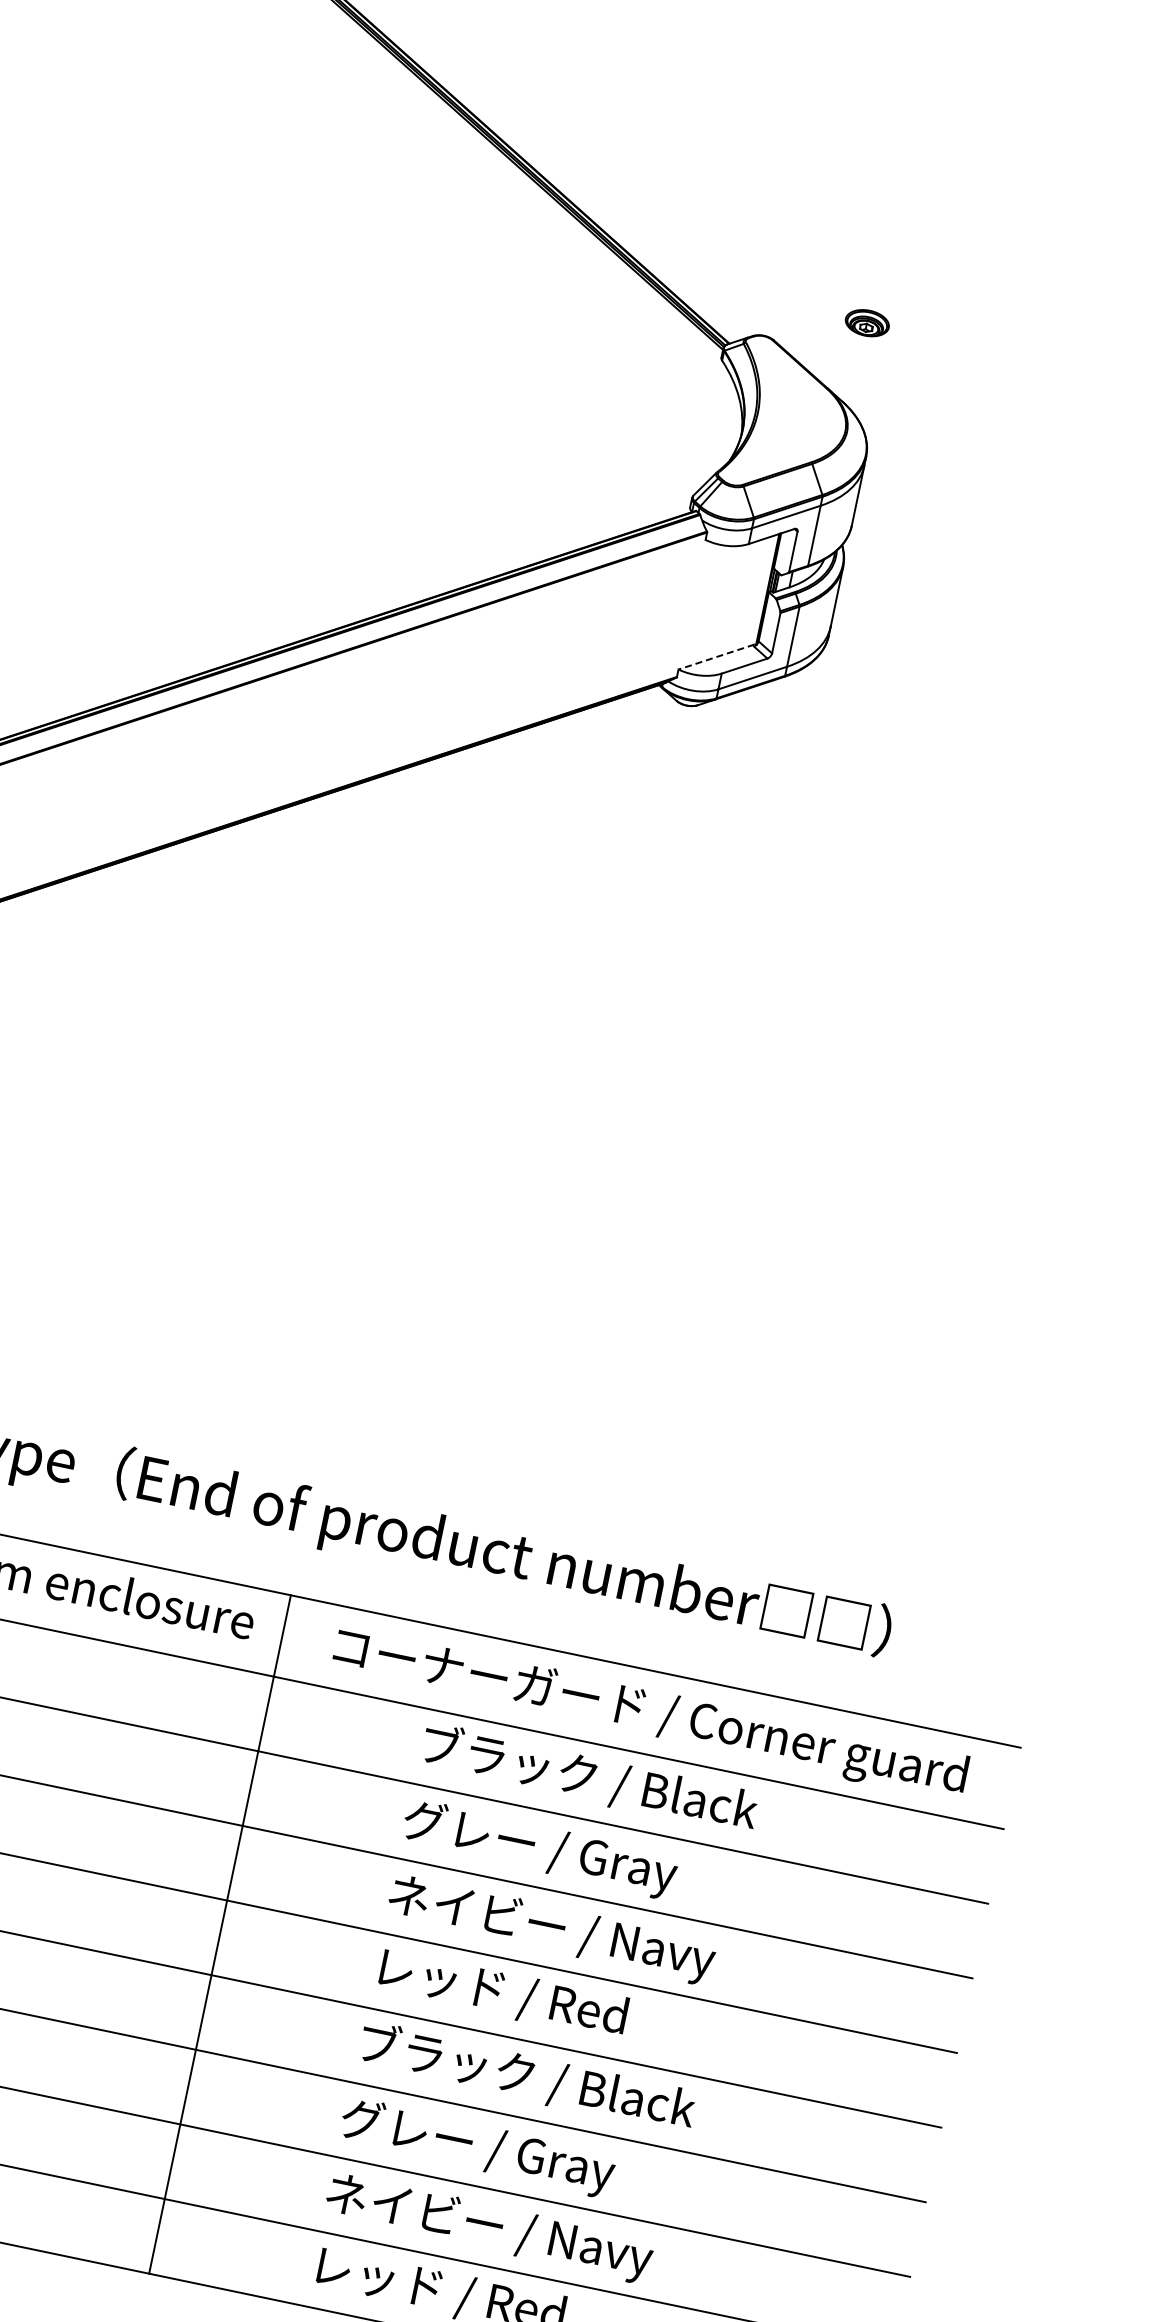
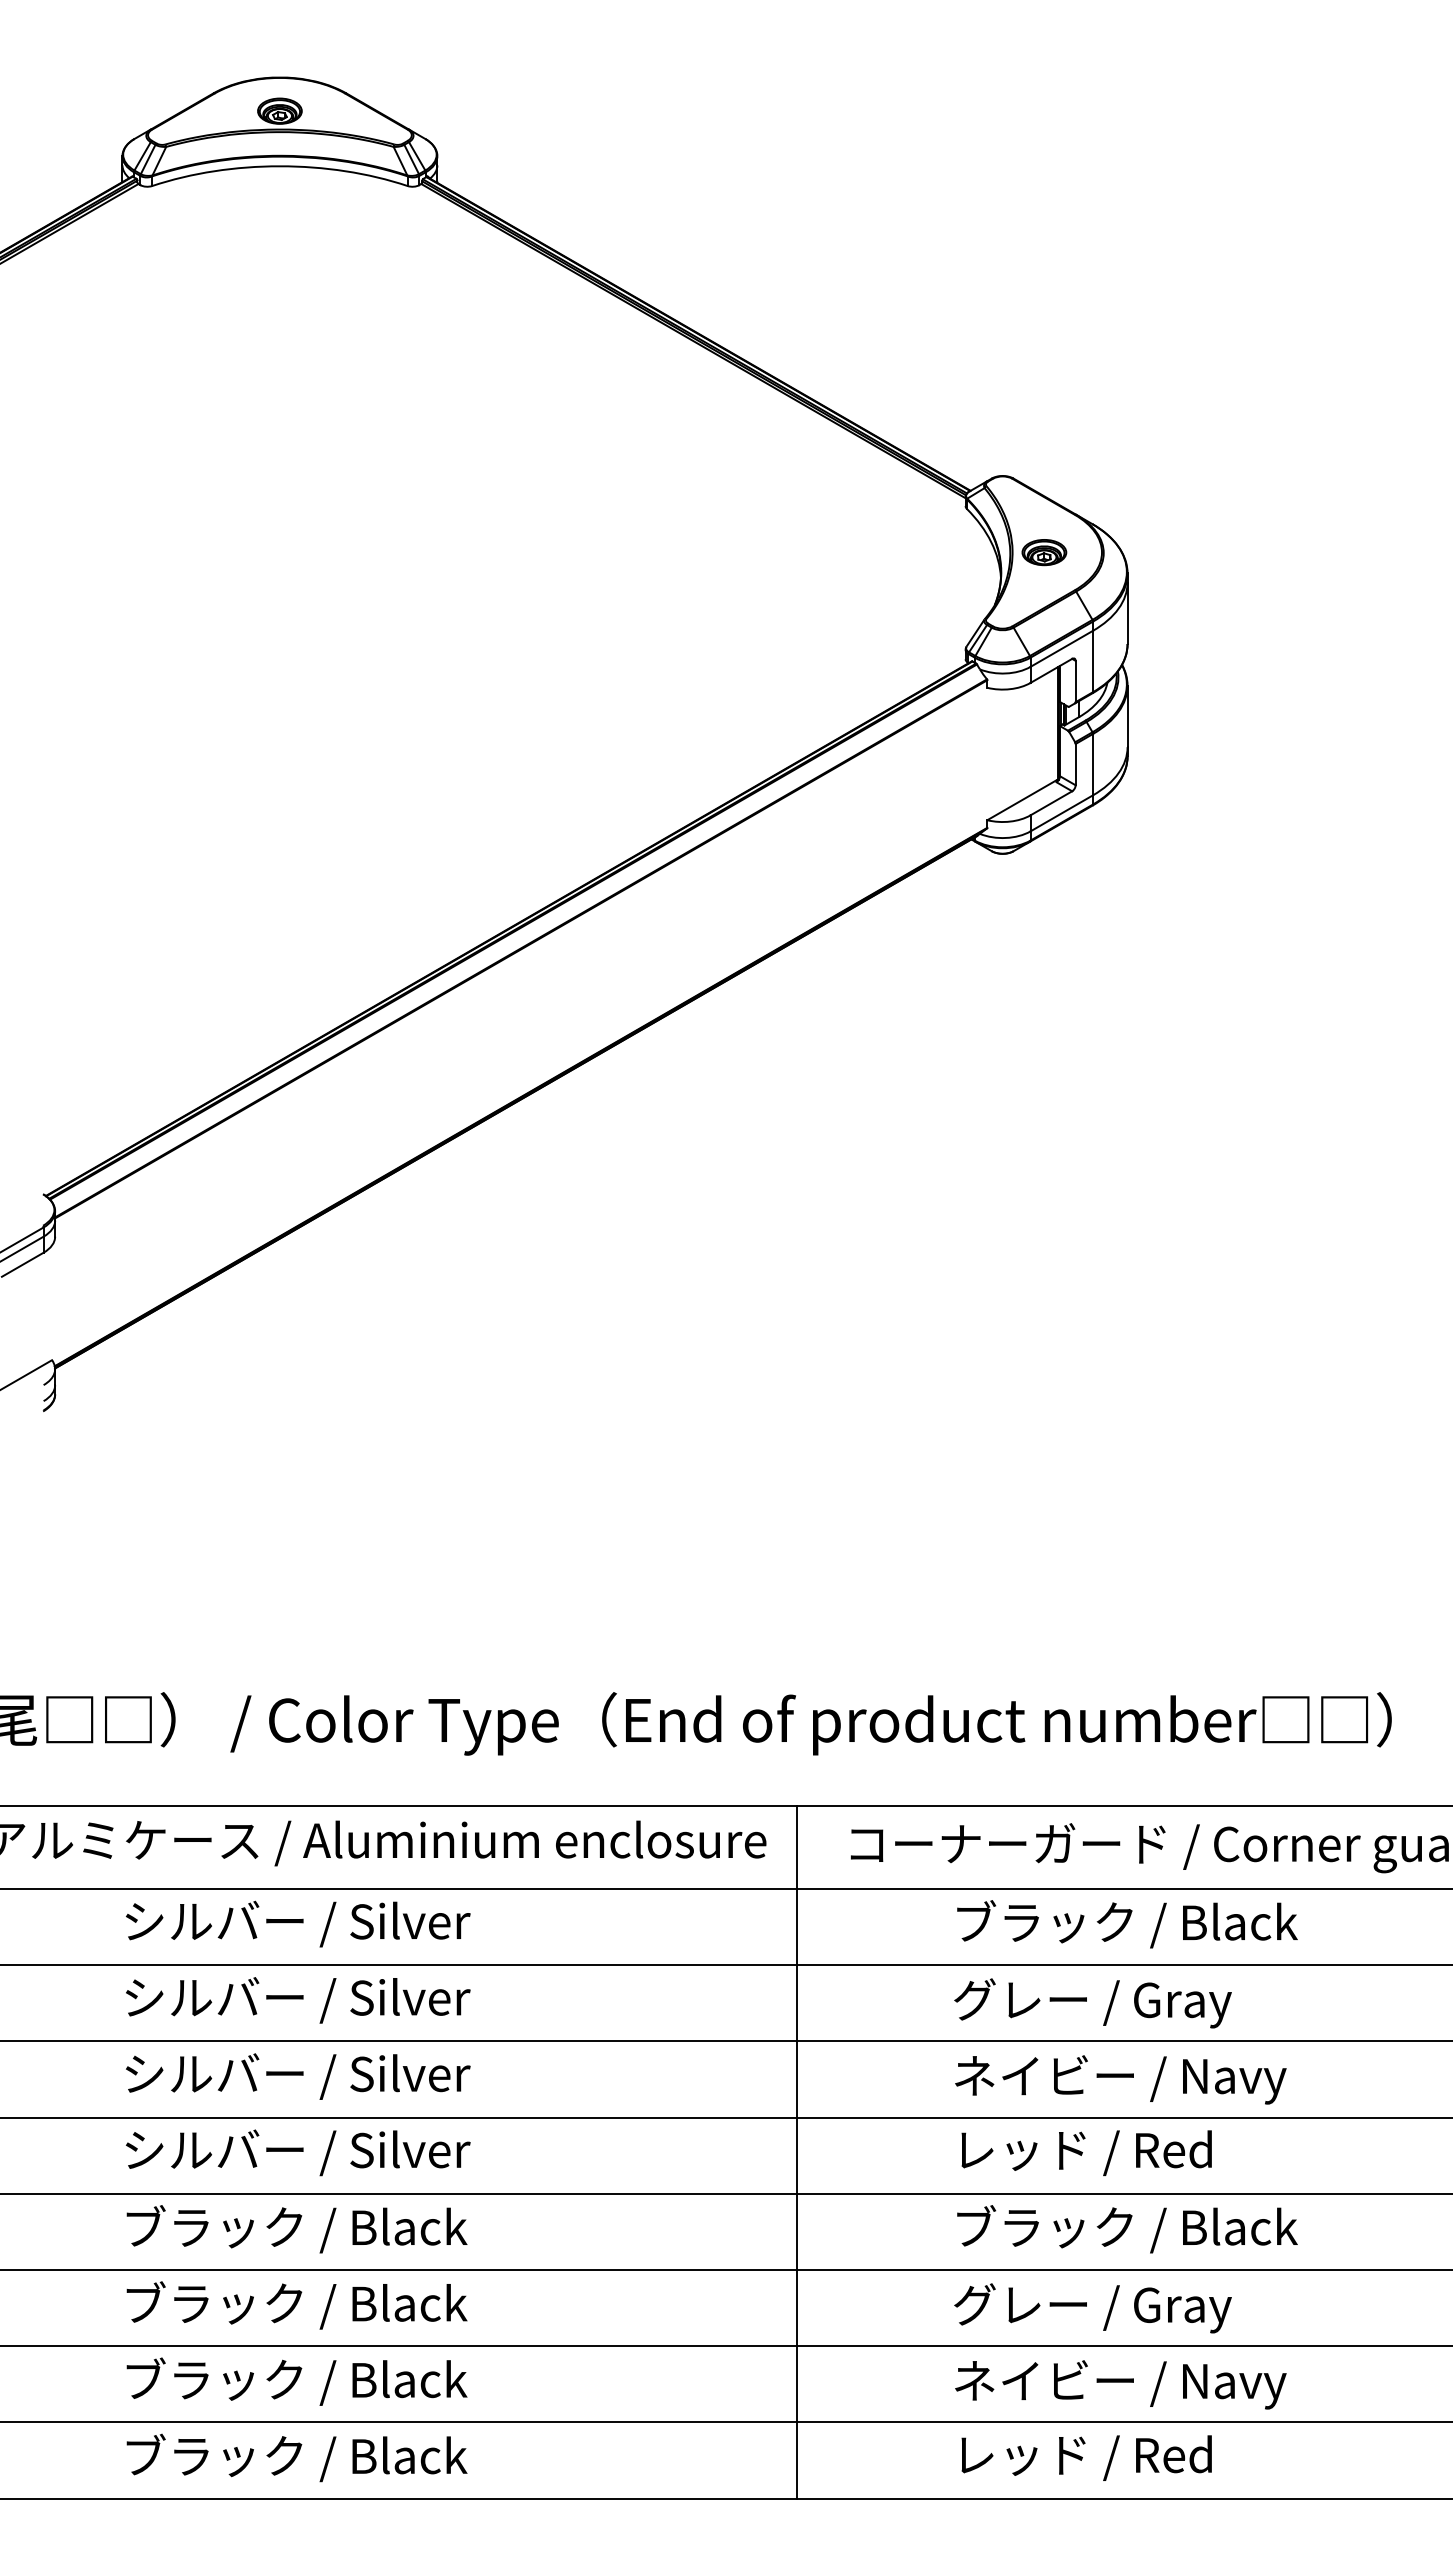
part: (867, 323) -> (1044, 552), moved
line: (715, 657) -> (1021, 800), dashed -> solid

